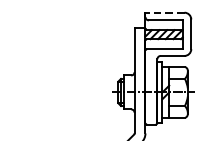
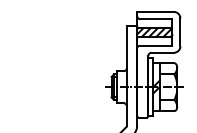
line: (164, 12) -> (155, 11), dashed -> solid

